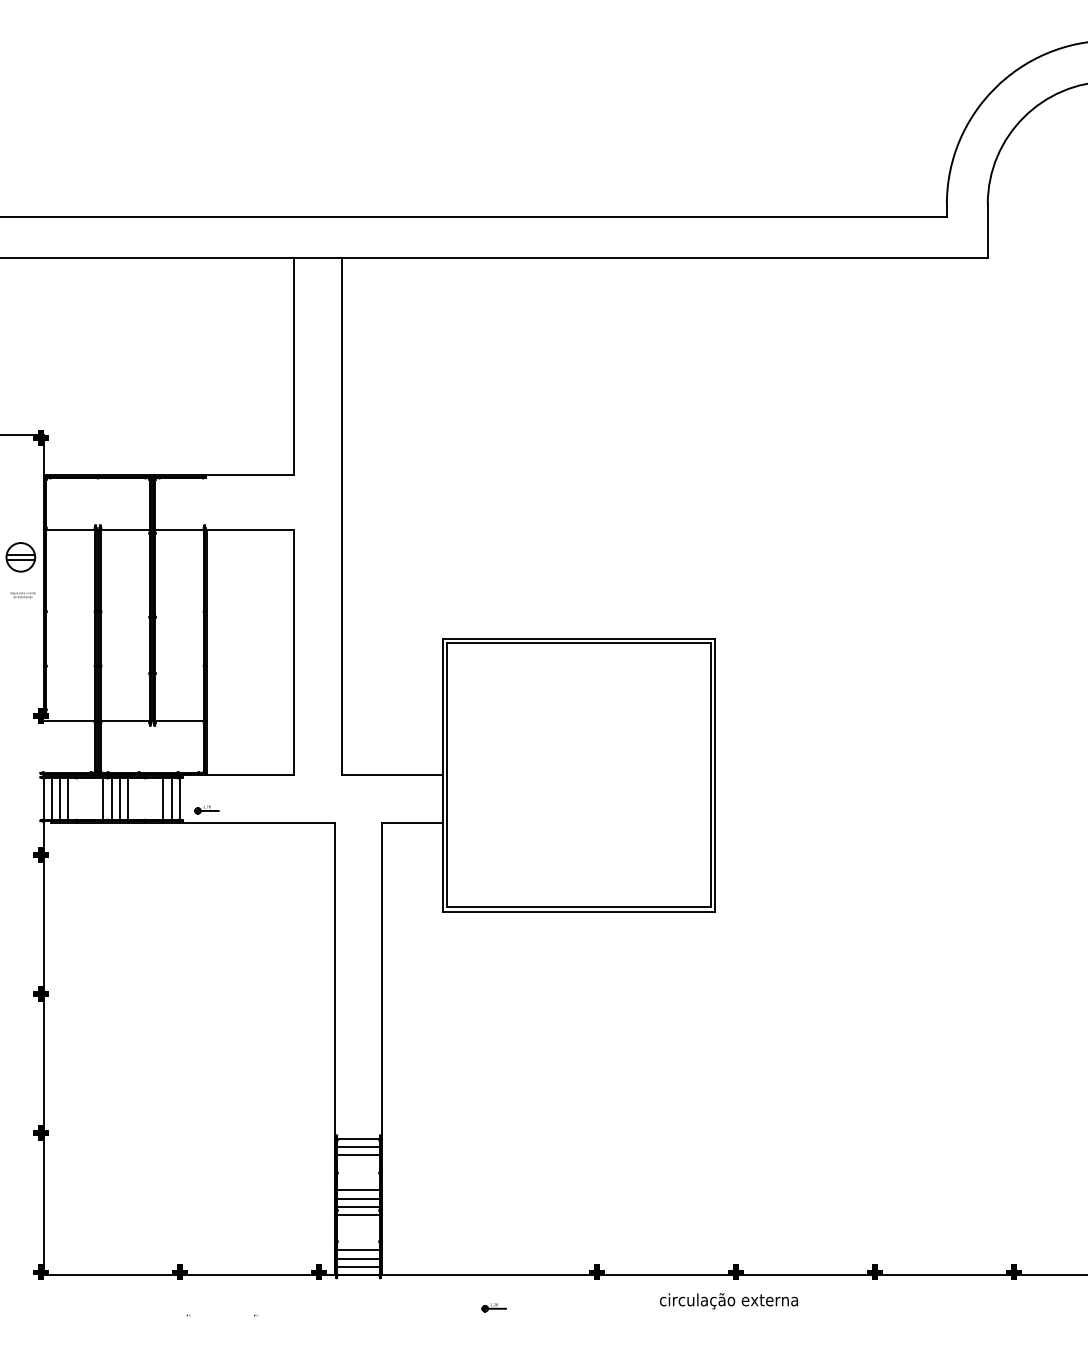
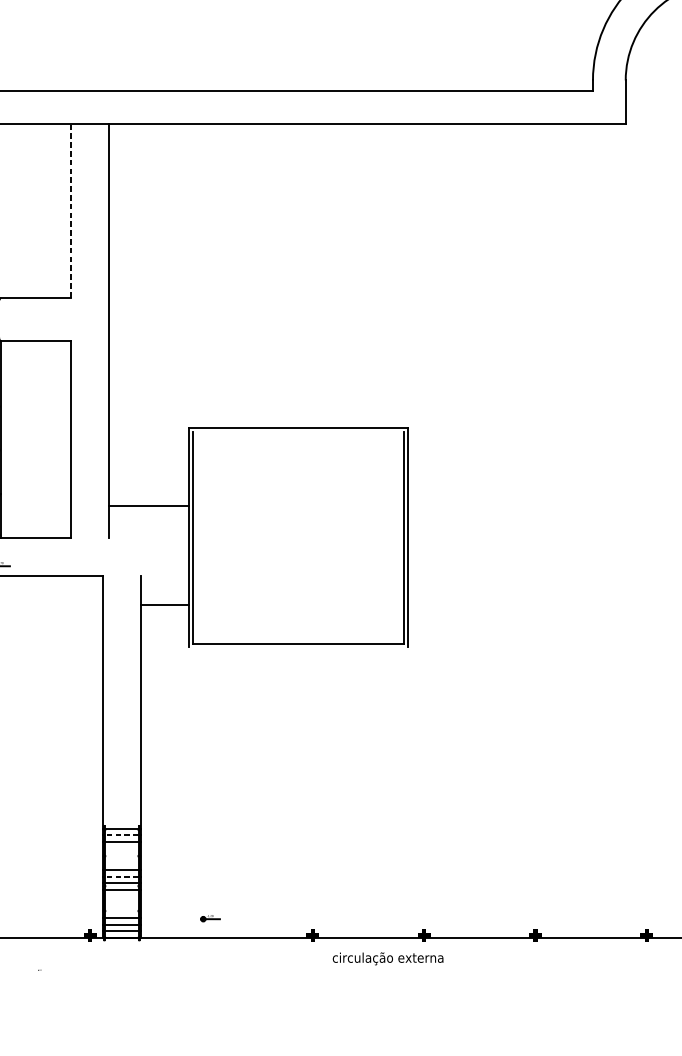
line: (294, 366) -> (70, 210), solid -> dashed
line: (578, 643) -> (298, 432), removed
line: (392, 775) -> (149, 506), moved
line: (412, 822) -> (165, 604), moved
line: (578, 911) -> (298, 646), removed
line: (358, 1146) -> (121, 834), solid -> dashed
line: (358, 1198) -> (121, 876), solid -> dashed
text: (729, 1301) -> (388, 959), moved
part: (493, 1307) -> (209, 918), moved

